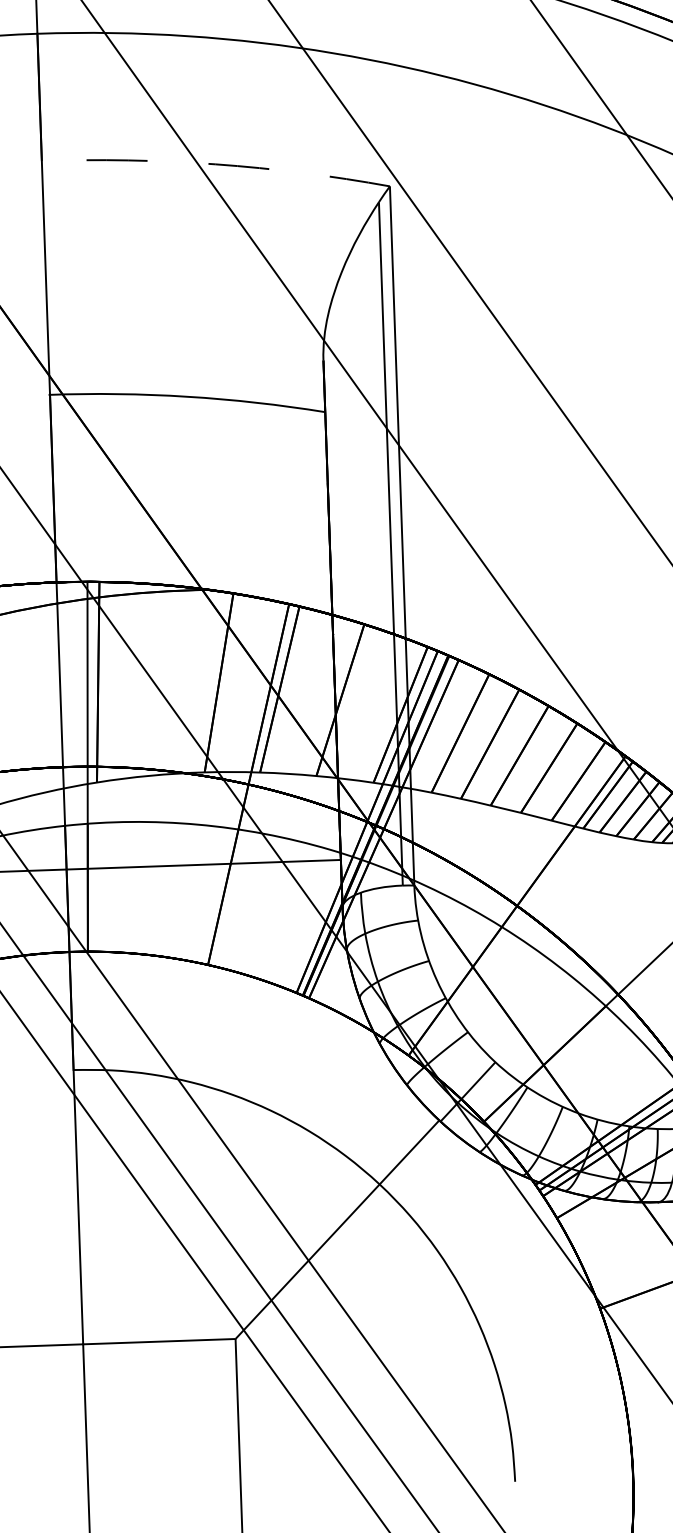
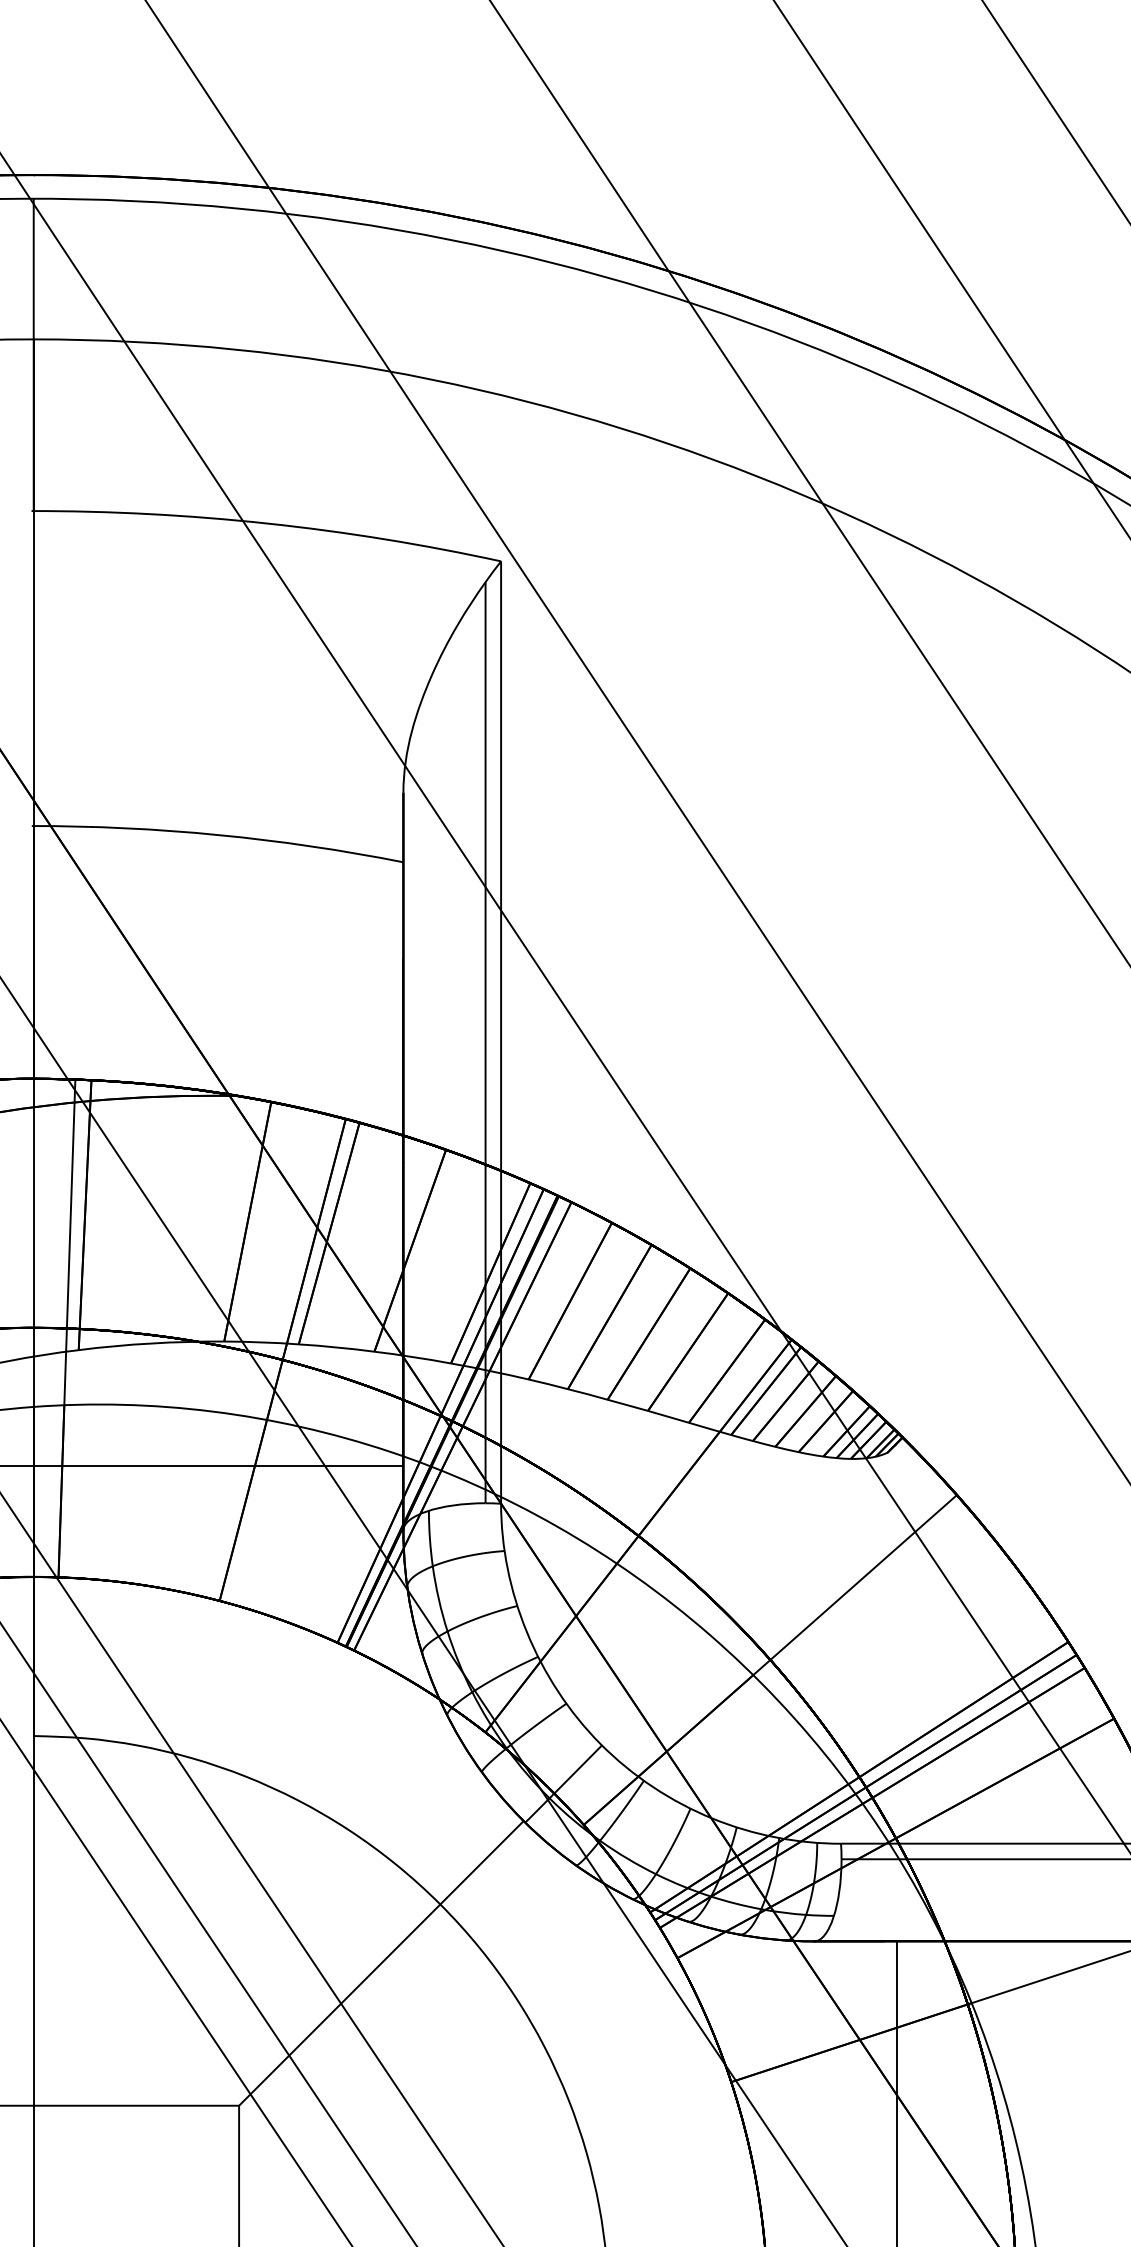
arc: (215, 164) -> (267, 523), dashed -> solid

